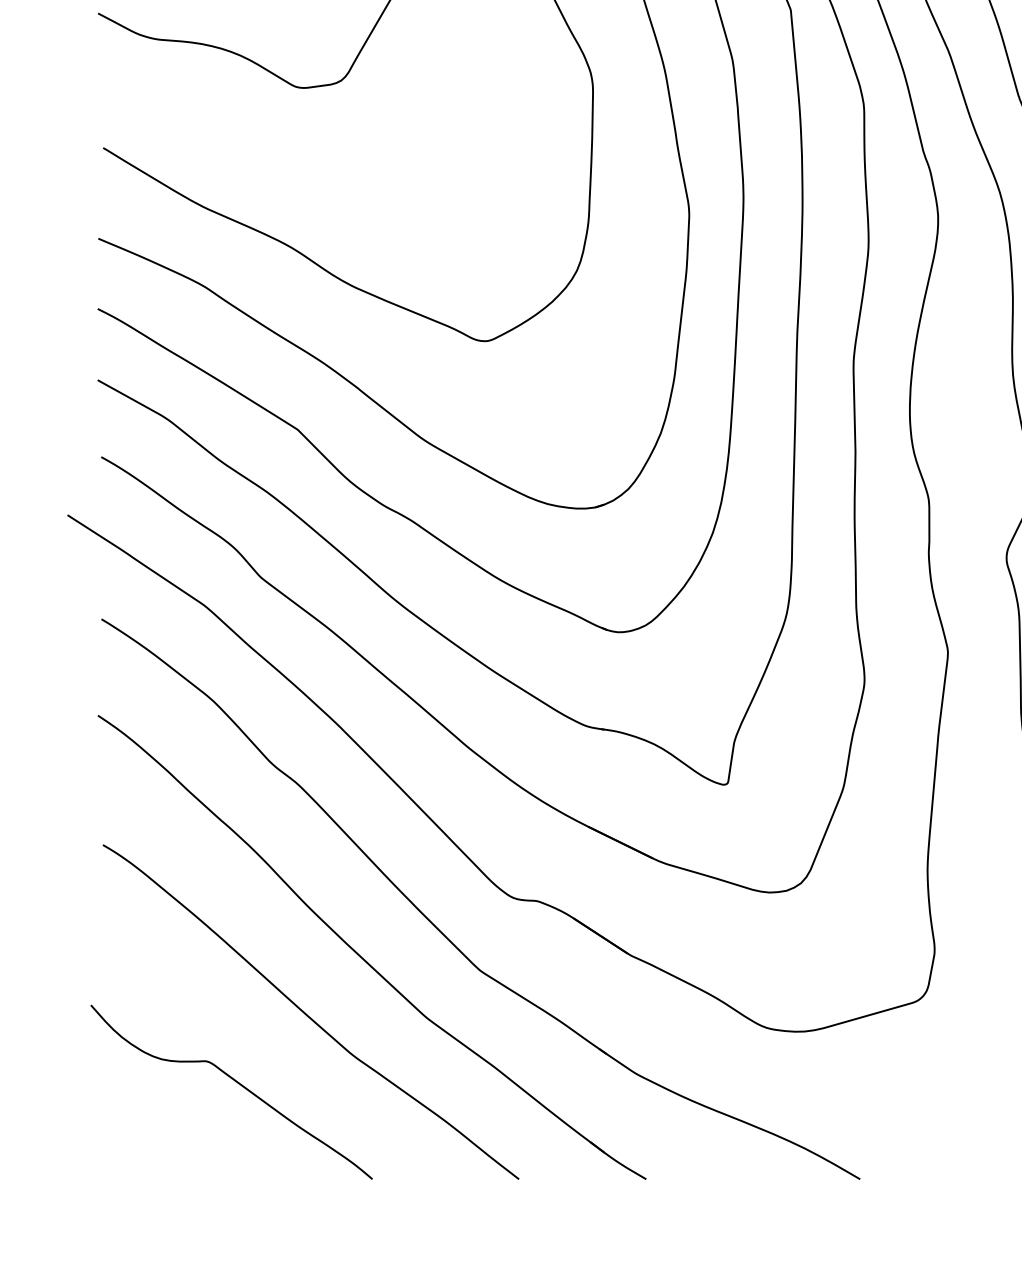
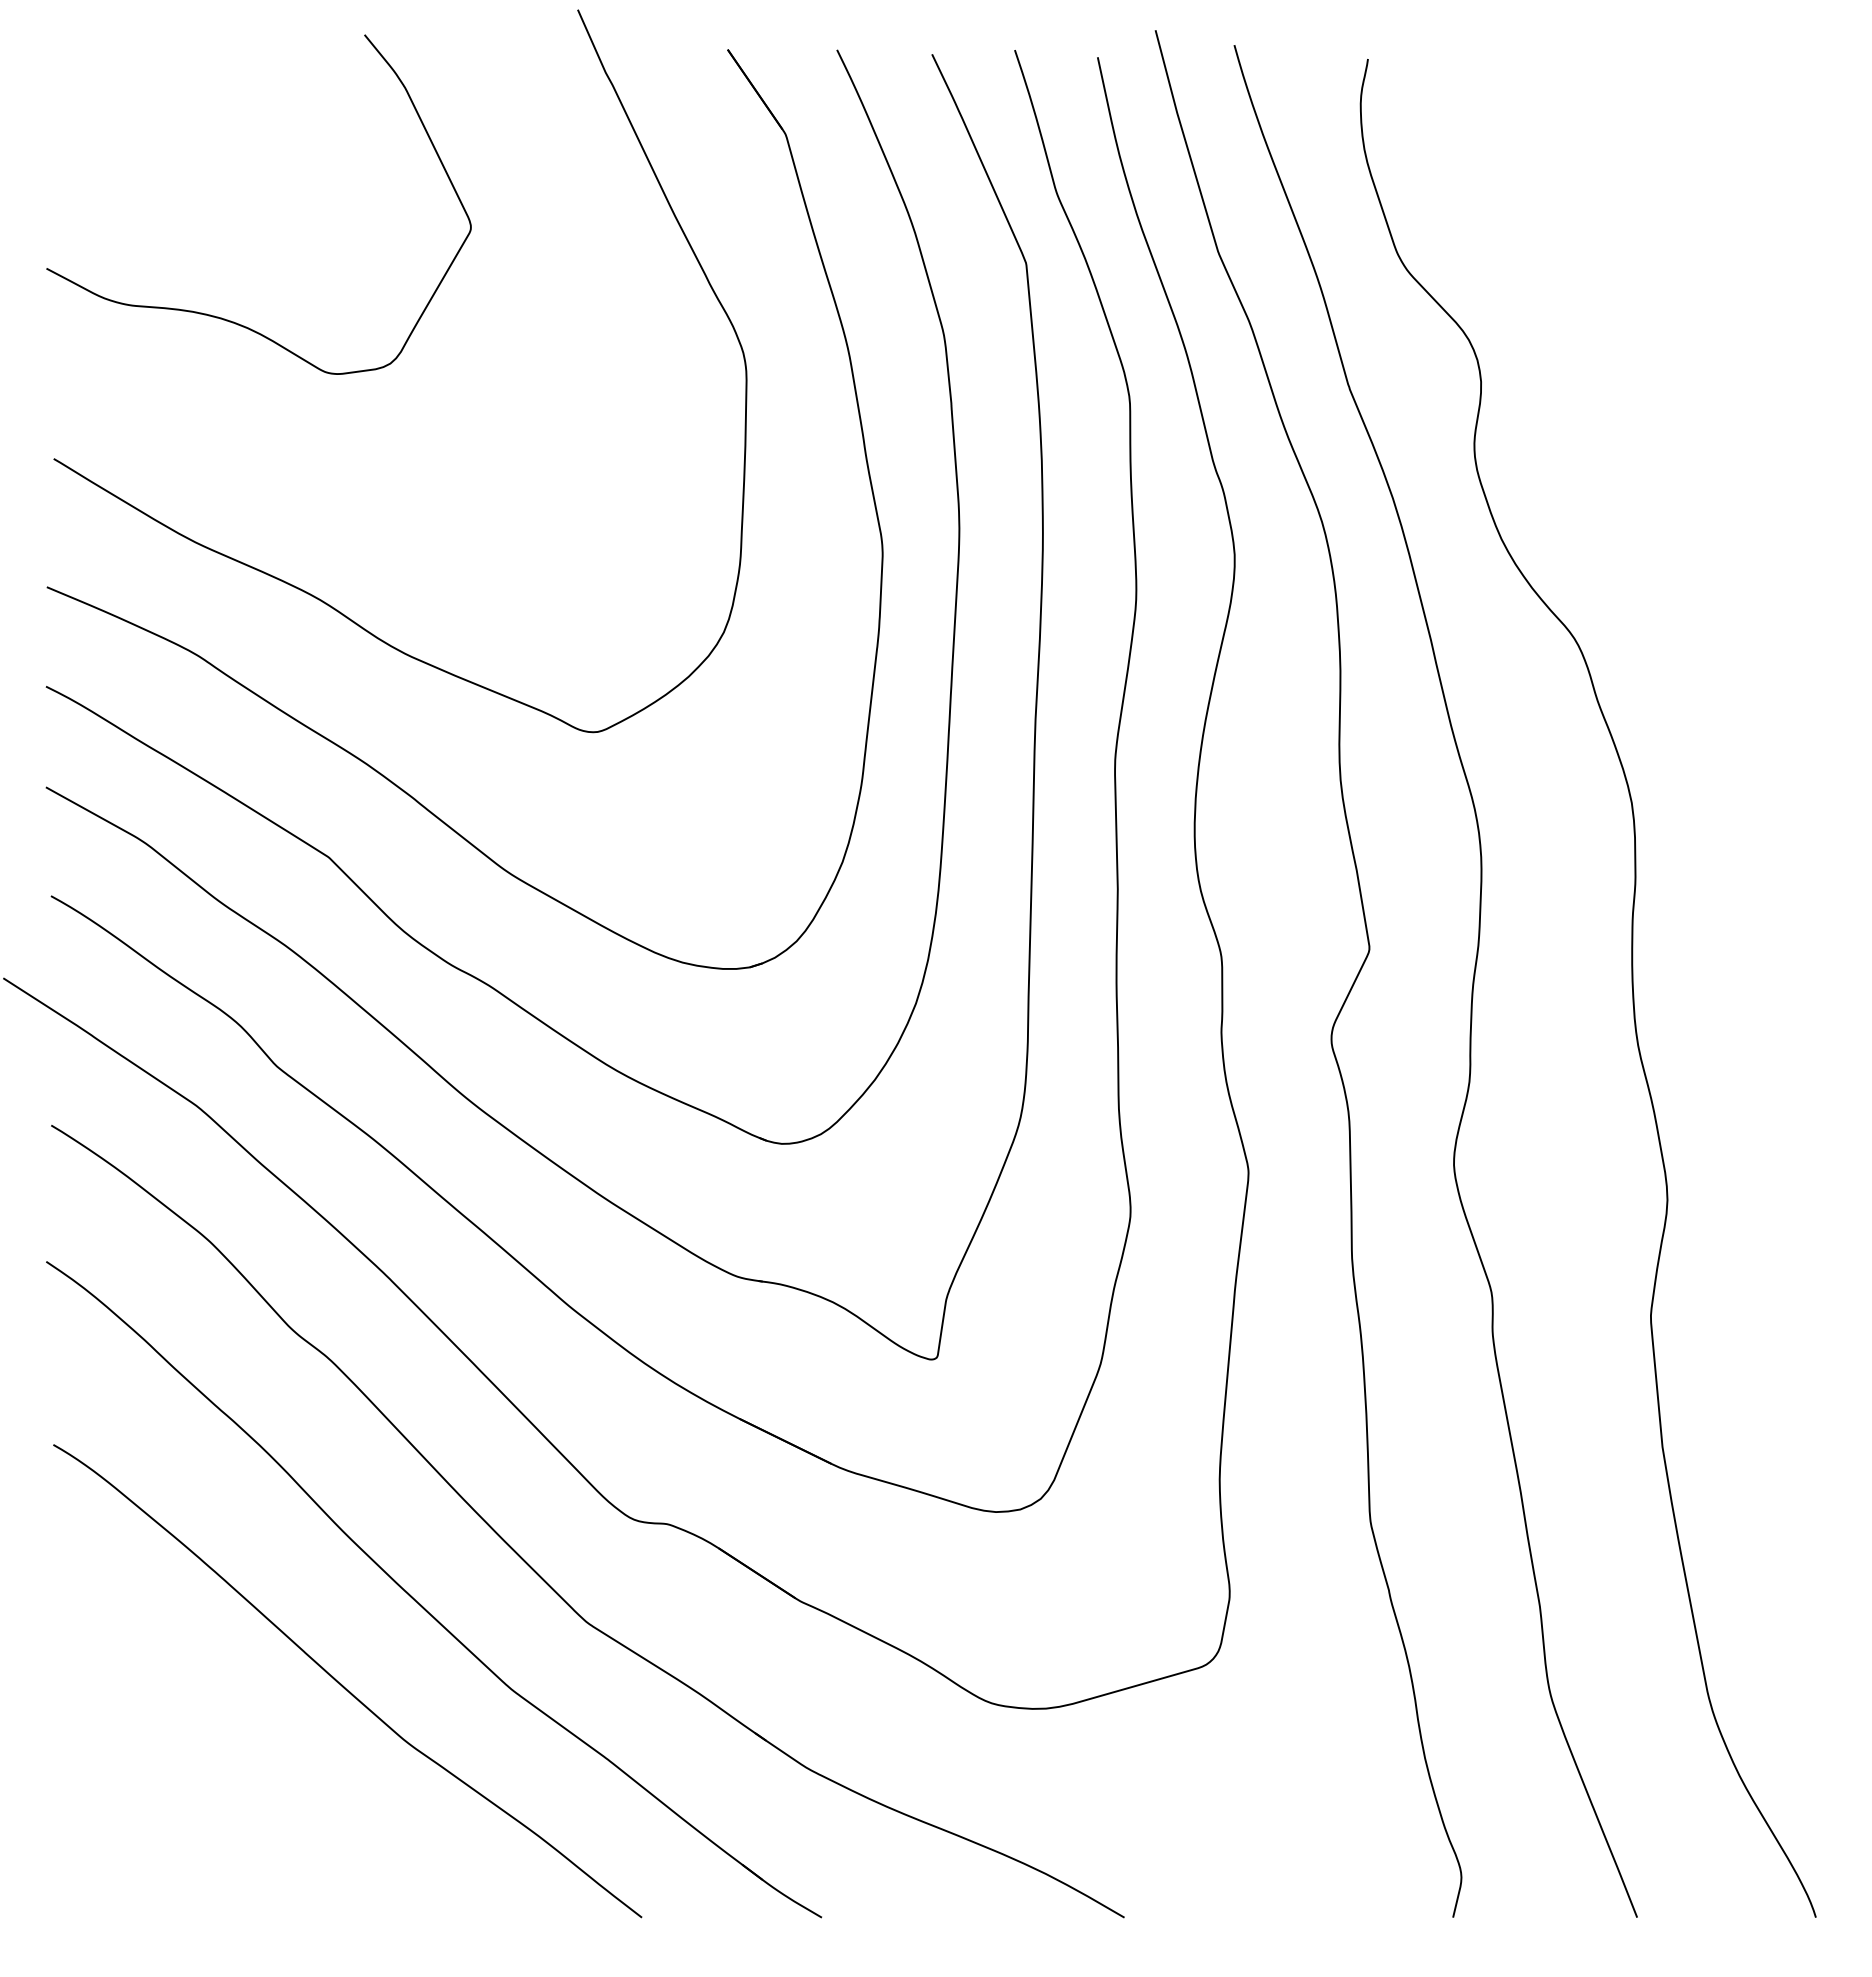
curve: (238, 1083) -> (244, 1782), removed

